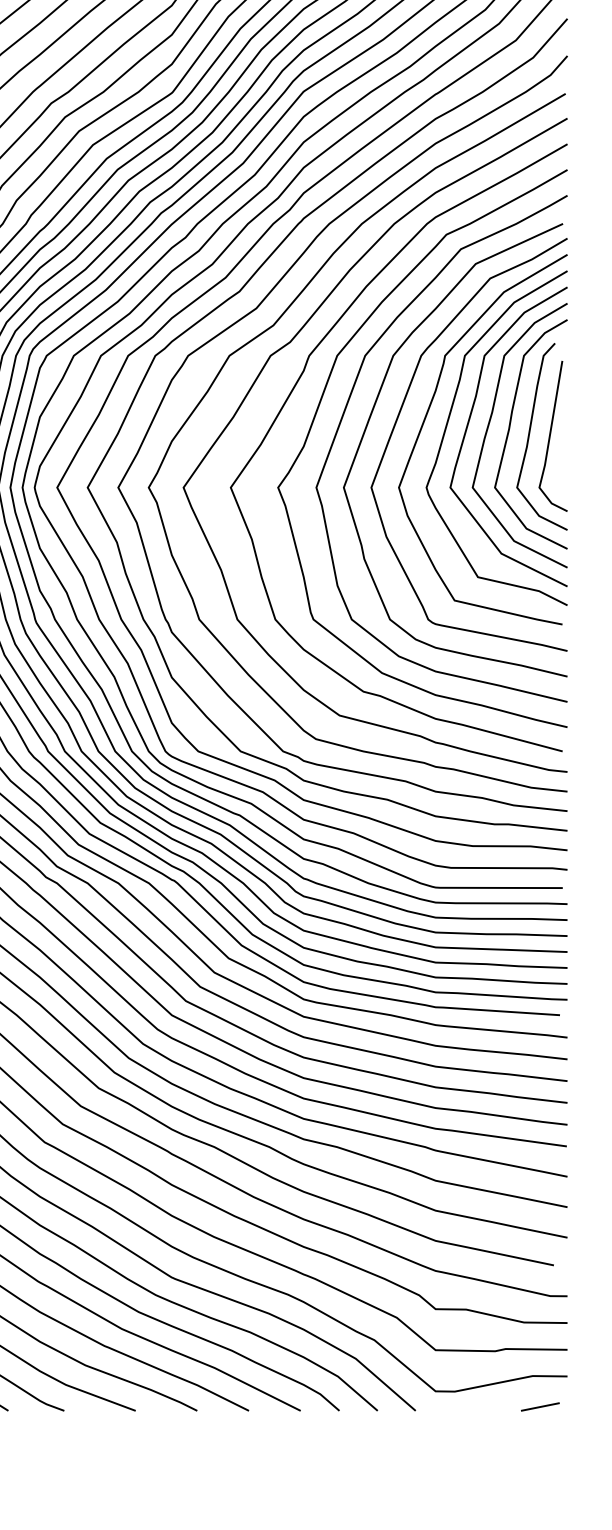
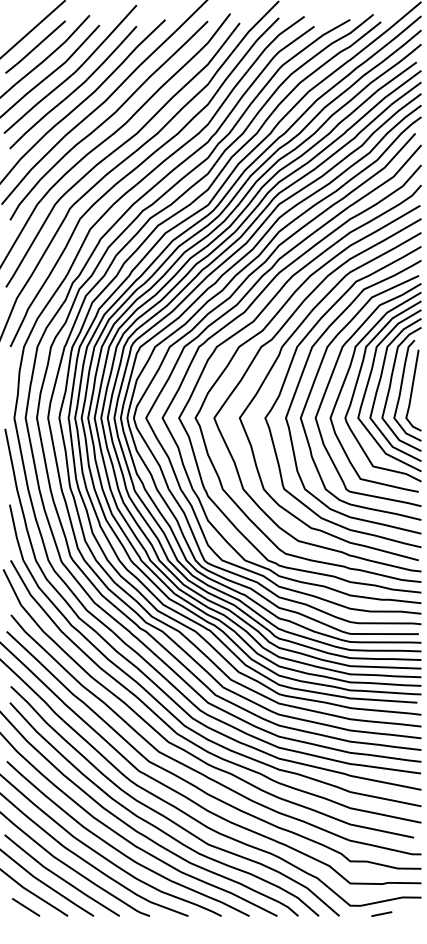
line: (539, 1405) -> (381, 913), moved

